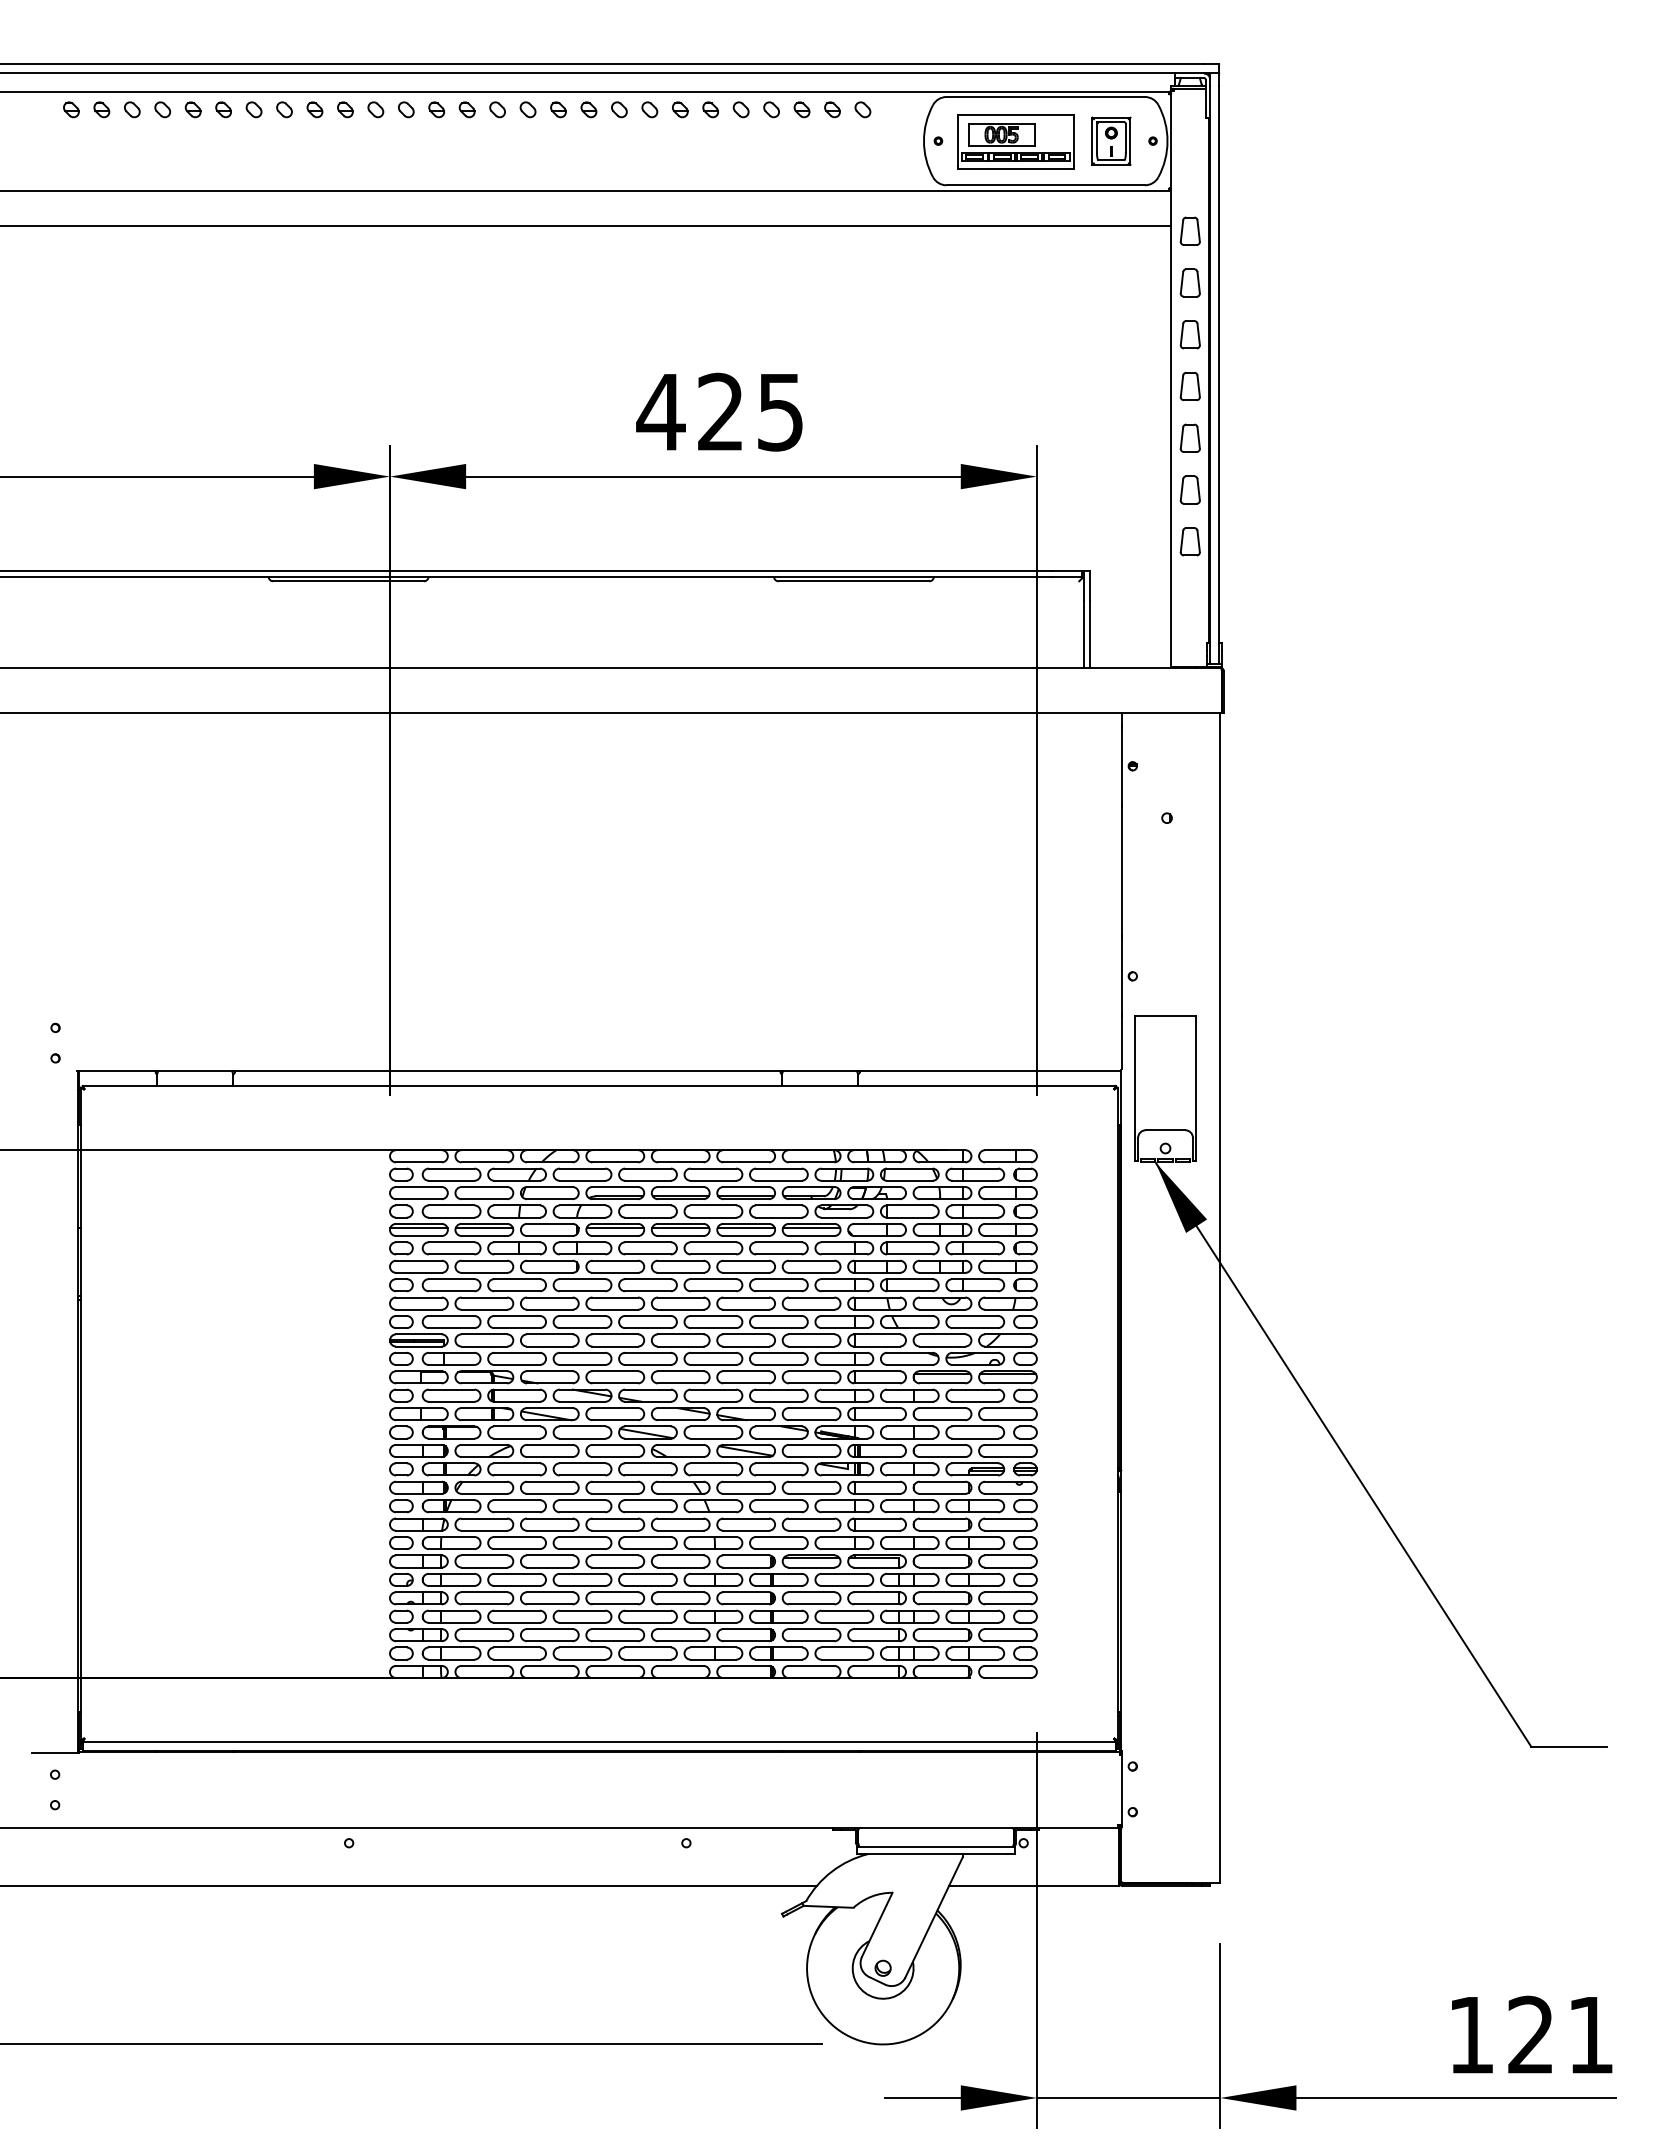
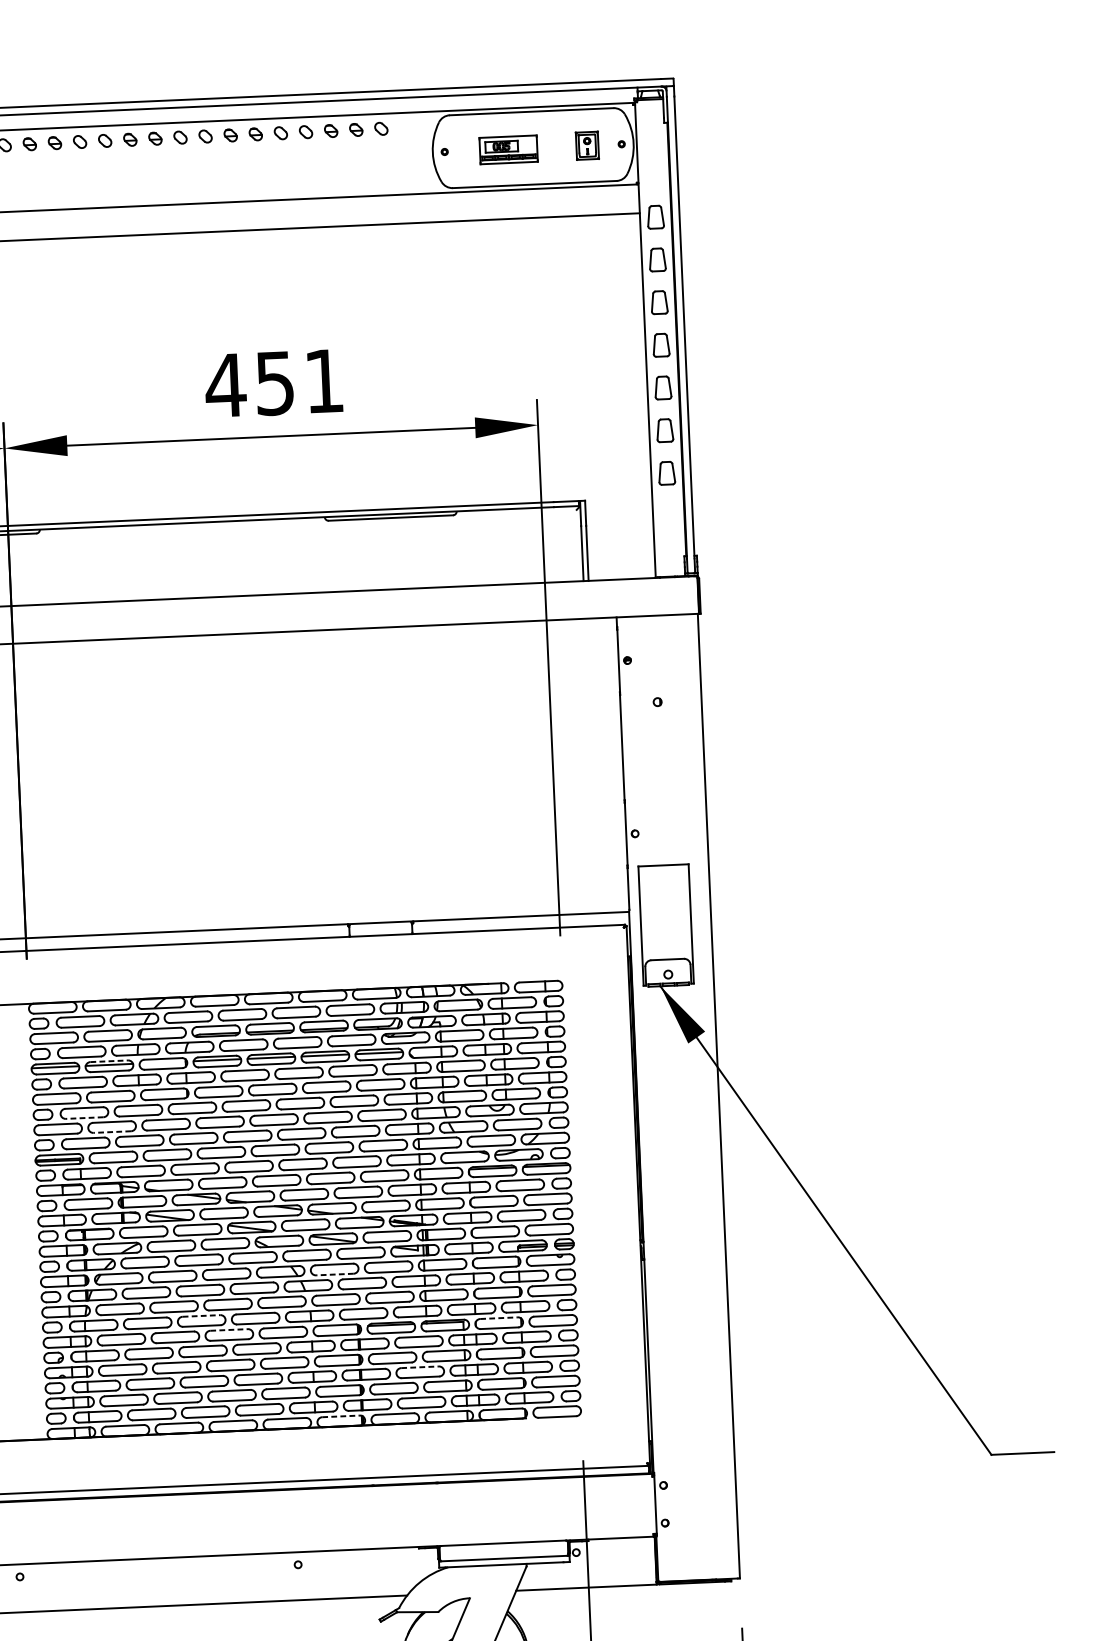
part: (1111, 140) -> (587, 145), size x0.7
part: (1015, 141) -> (508, 149), size x0.6
text: (750, 411) -> (299, 381), 425 -> 451
line: (484, 1223) -> (109, 1060), solid -> dashed
line: (451, 1291) -> (84, 1118), solid -> dashed
line: (484, 1309) -> (112, 1131), solid -> dashed
line: (746, 1493) -> (335, 1274), solid -> dashed
line: (582, 1536) -> (201, 1315), solid -> dashed
line: (615, 1555) -> (229, 1330), solid -> dashed
line: (942, 1555) -> (499, 1318), solid -> dashed
line: (844, 1610) -> (420, 1367), solid -> dashed
line: (746, 1665) -> (341, 1416), solid -> dashed

